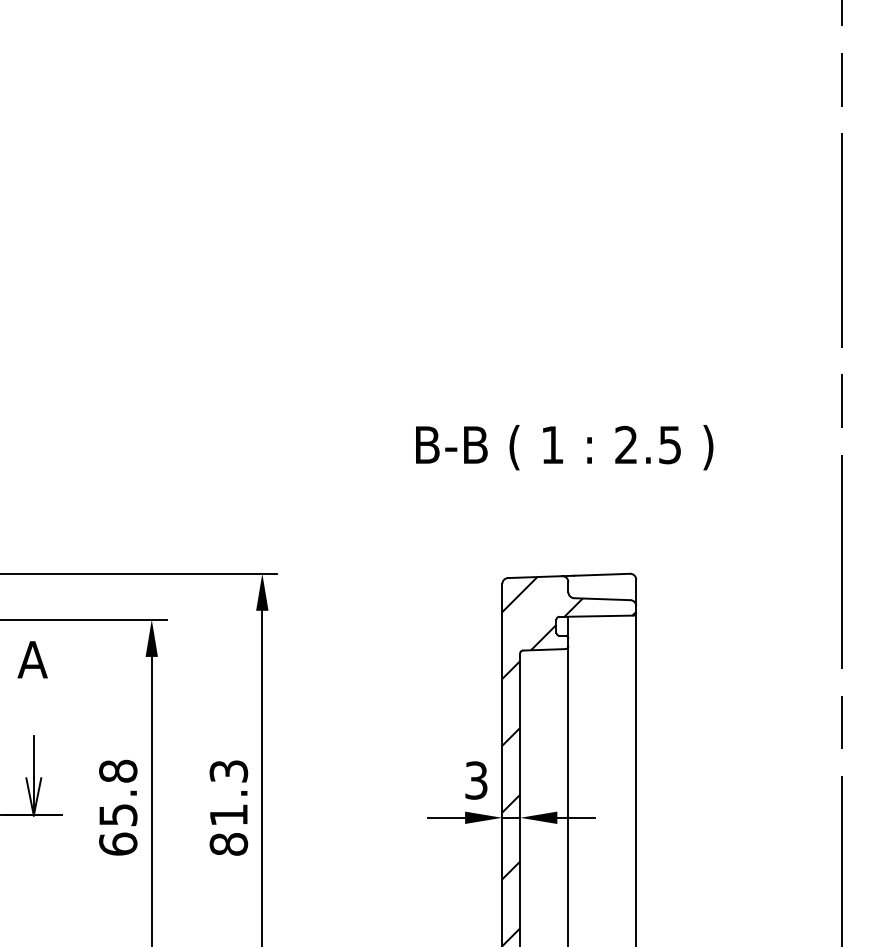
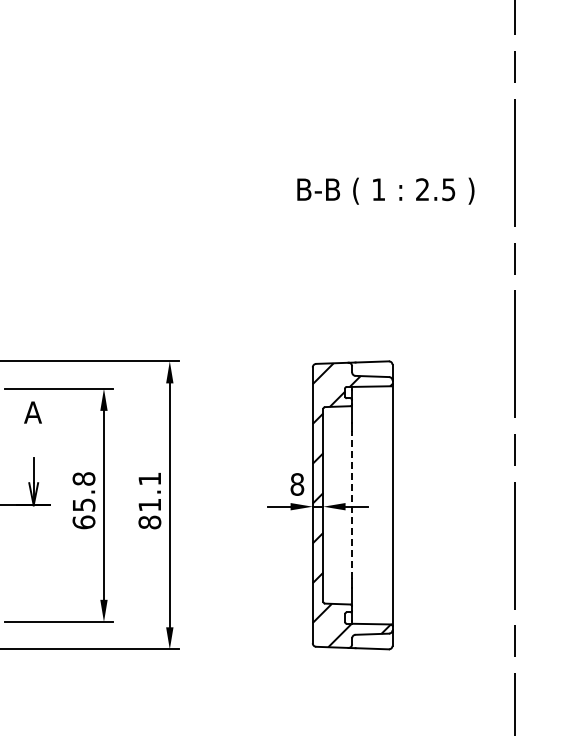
text: (563, 446) -> (385, 190), moved
text: (228, 770) -> (149, 478), 81.3 -> 81.1
text: (476, 780) -> (297, 484), 3 -> 8
line: (568, 815) -> (352, 505), solid -> dashed

